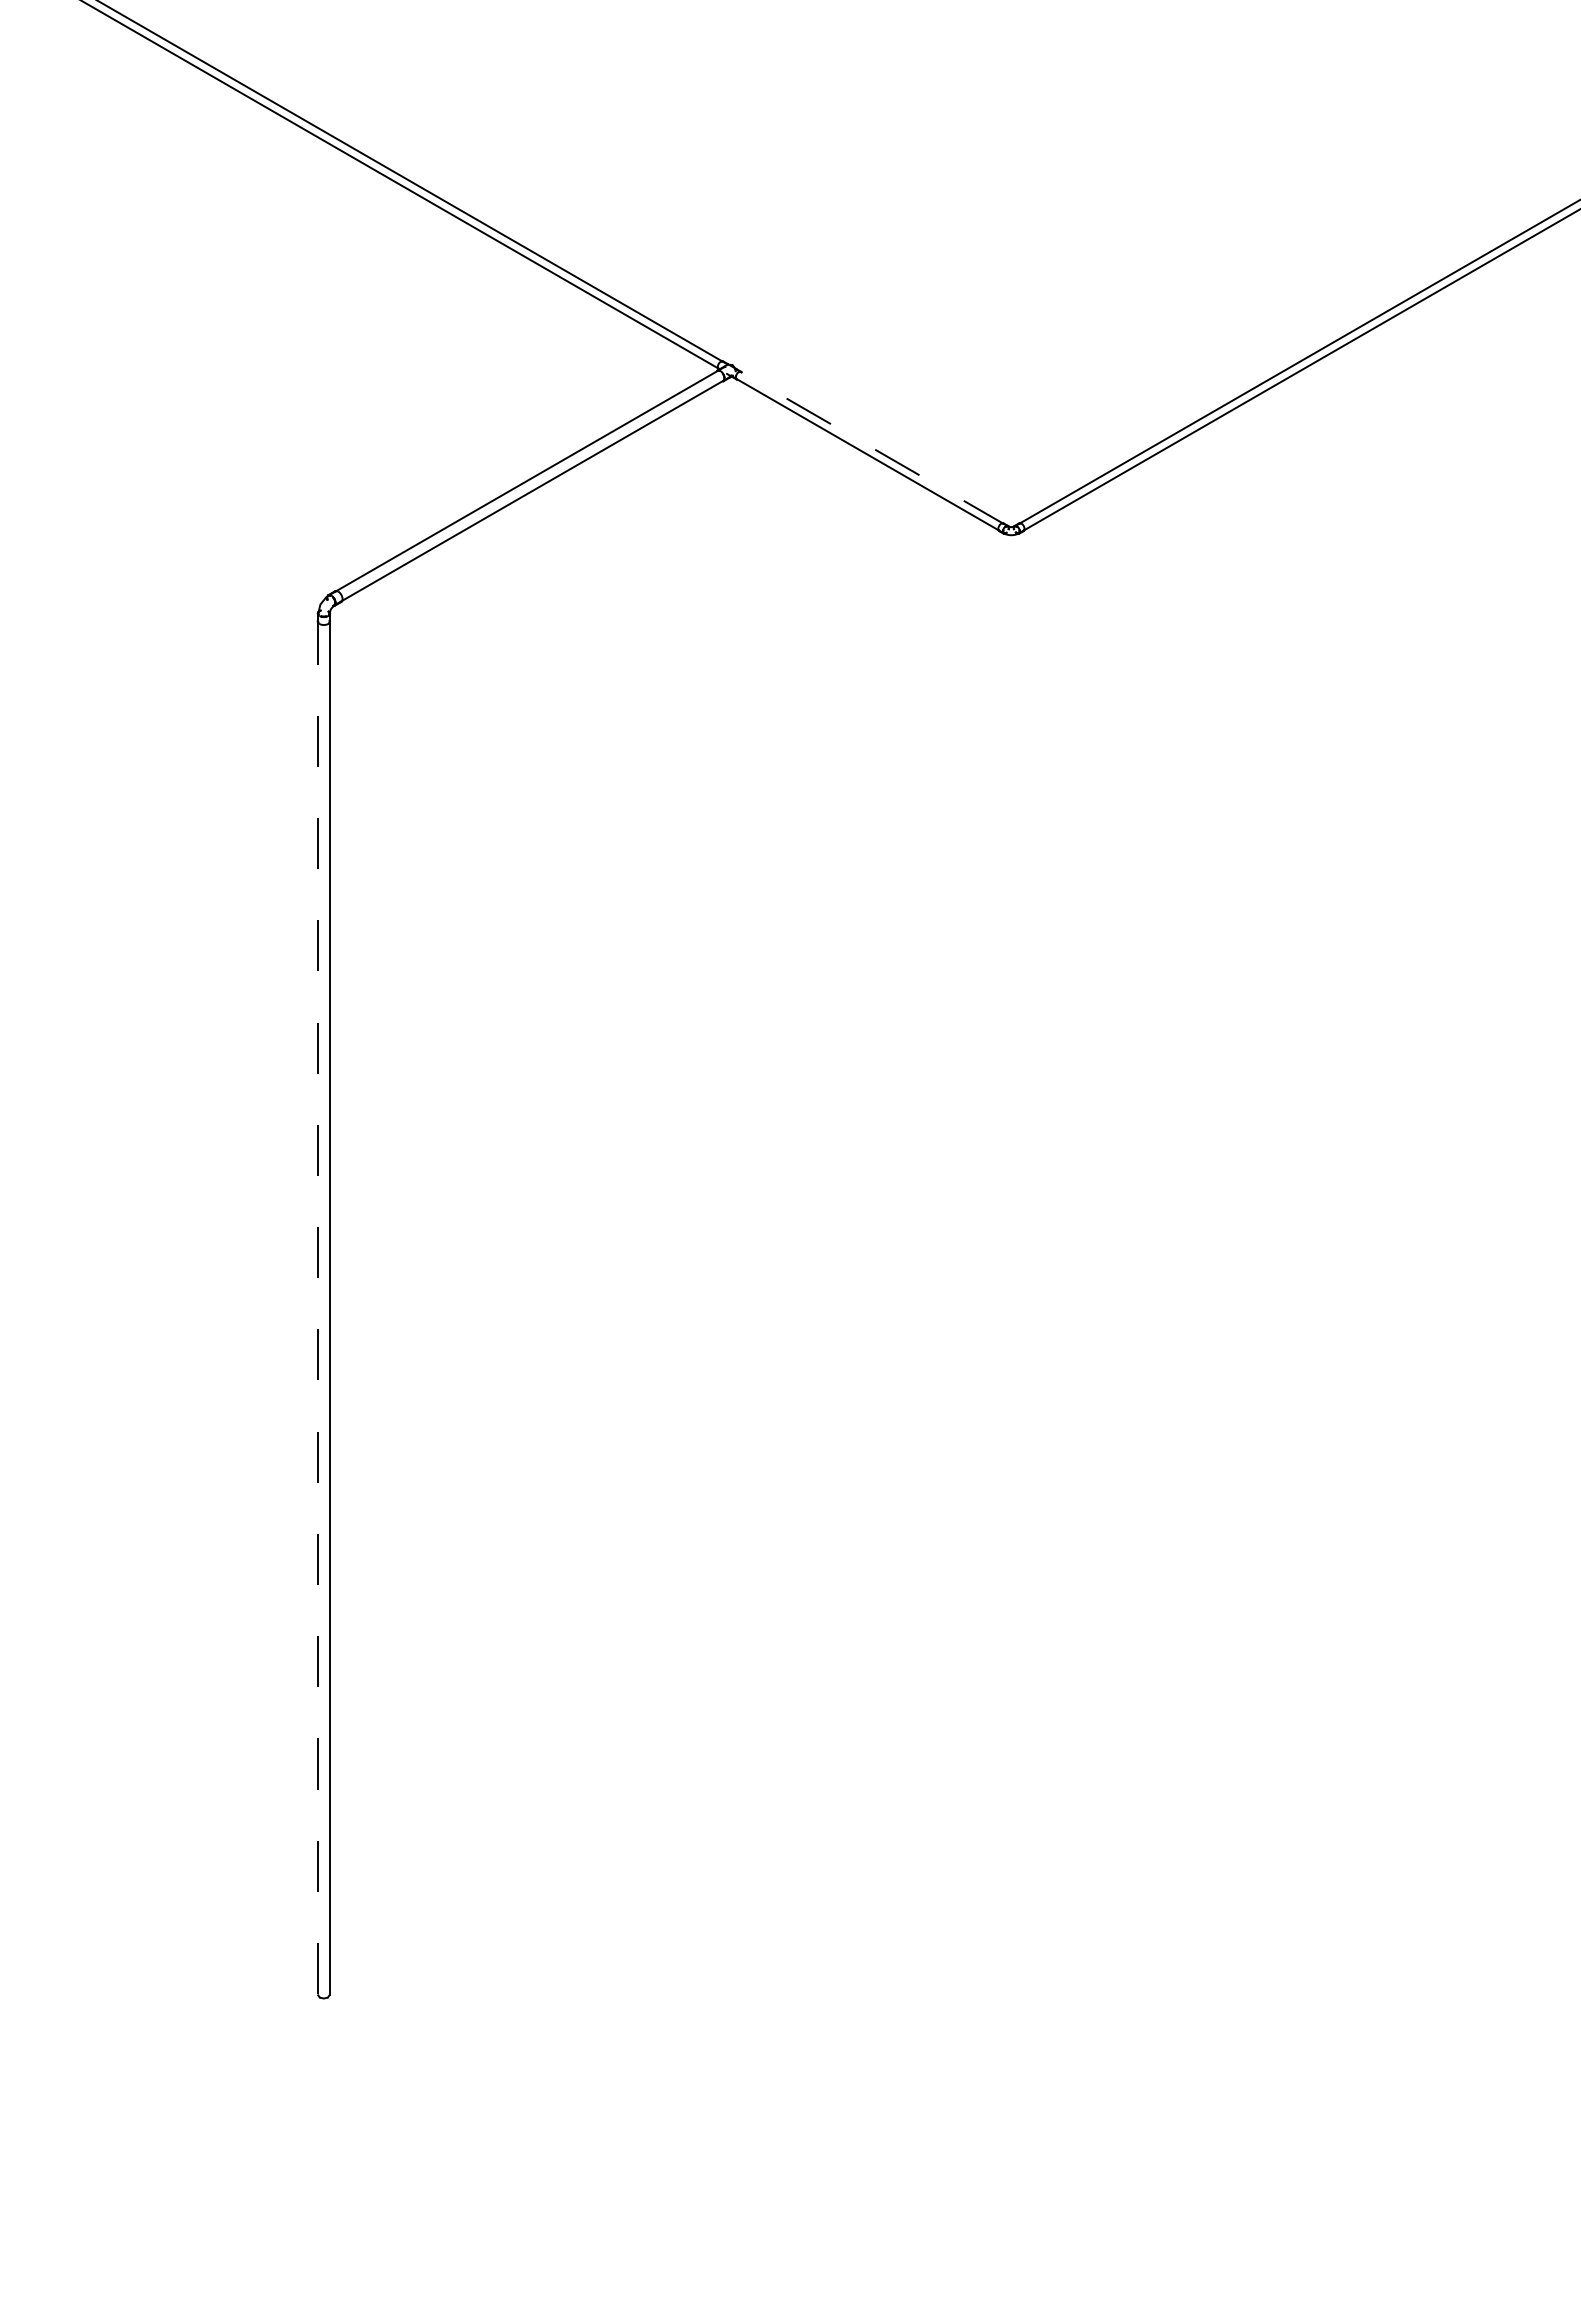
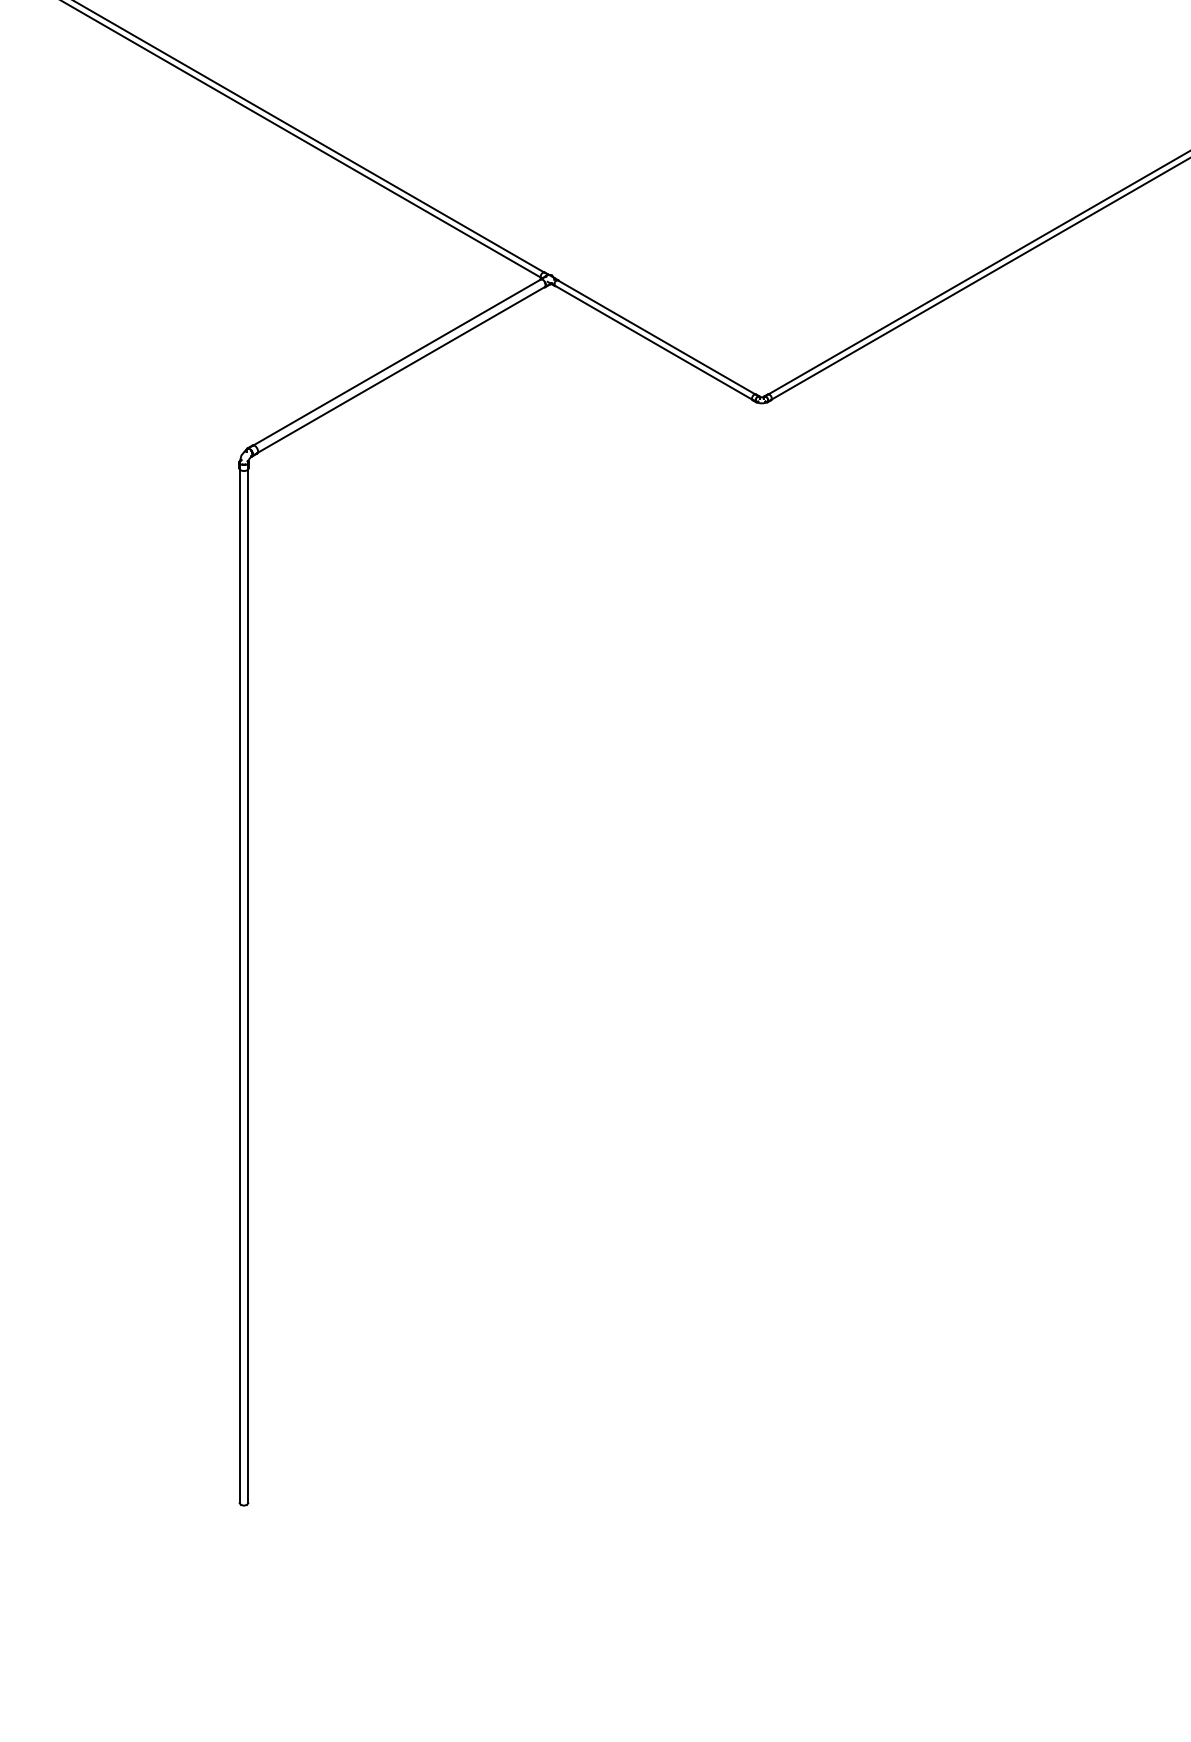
line: (872, 447) -> (657, 337), dashed -> solid
line: (318, 1304) -> (239, 982), dashed -> solid

